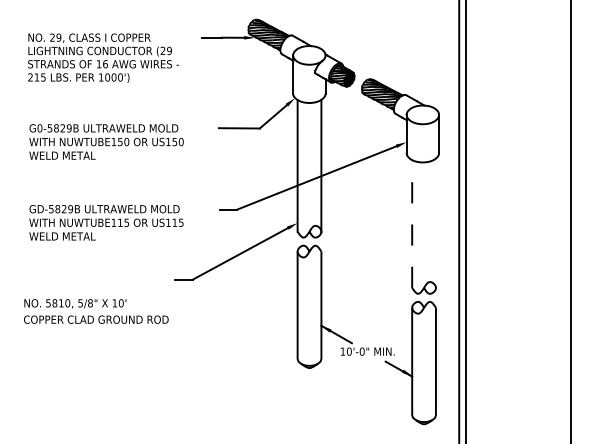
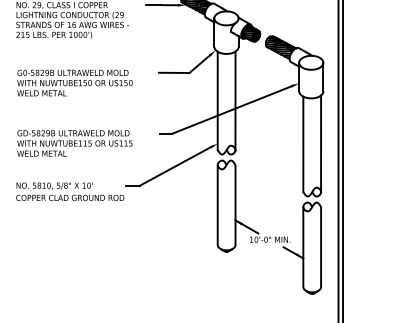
line: (435, 223) -> (320, 143), added
line: (412, 224) -> (303, 144), dashed -> solid
text: (96, 311) -> (70, 191), moved

